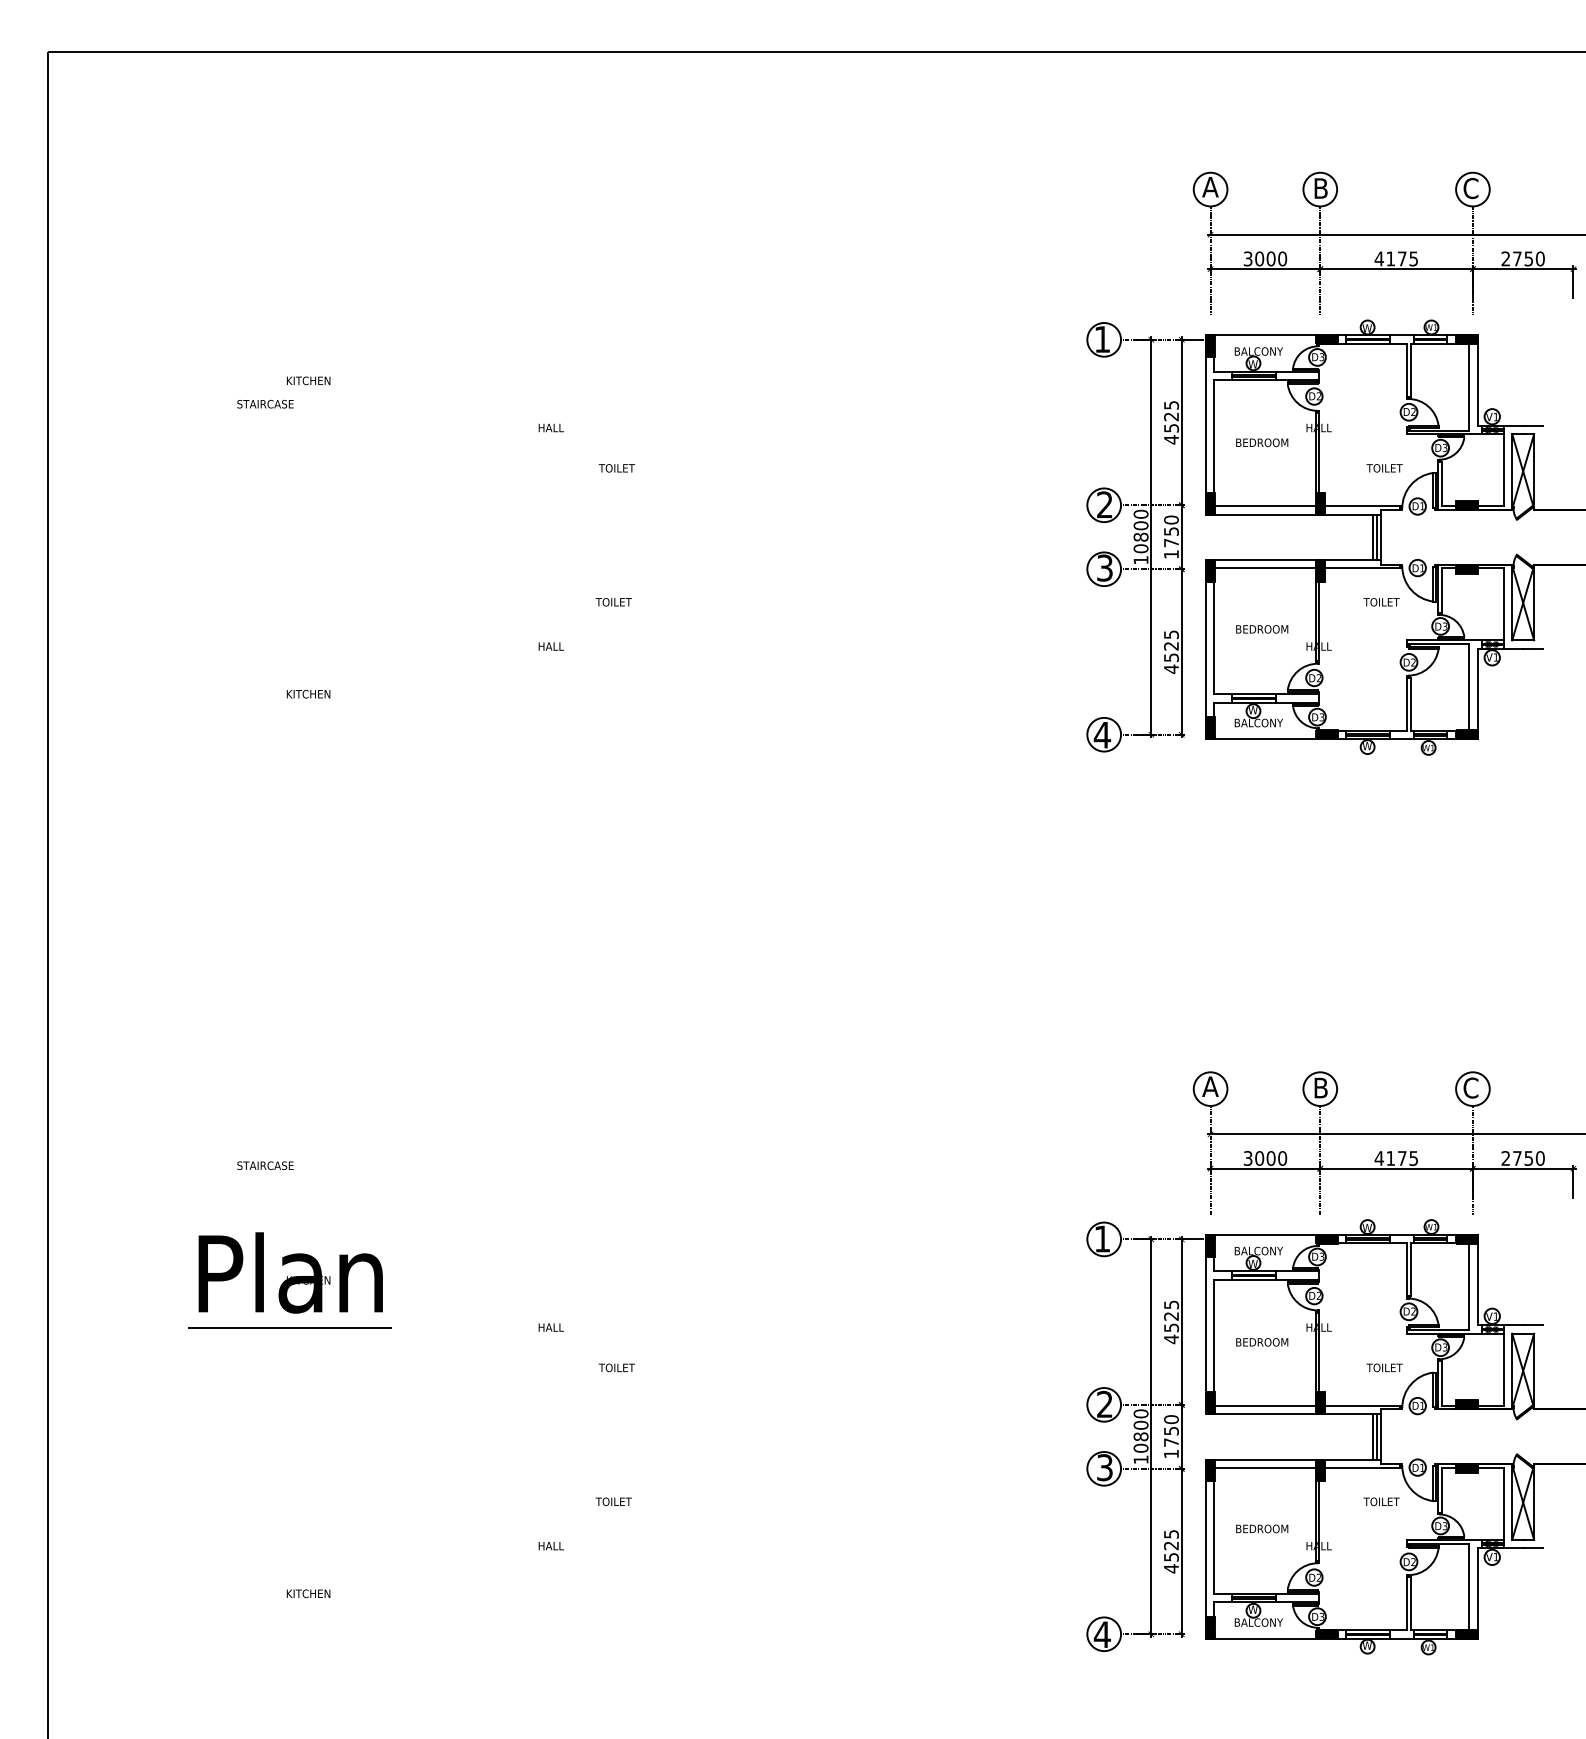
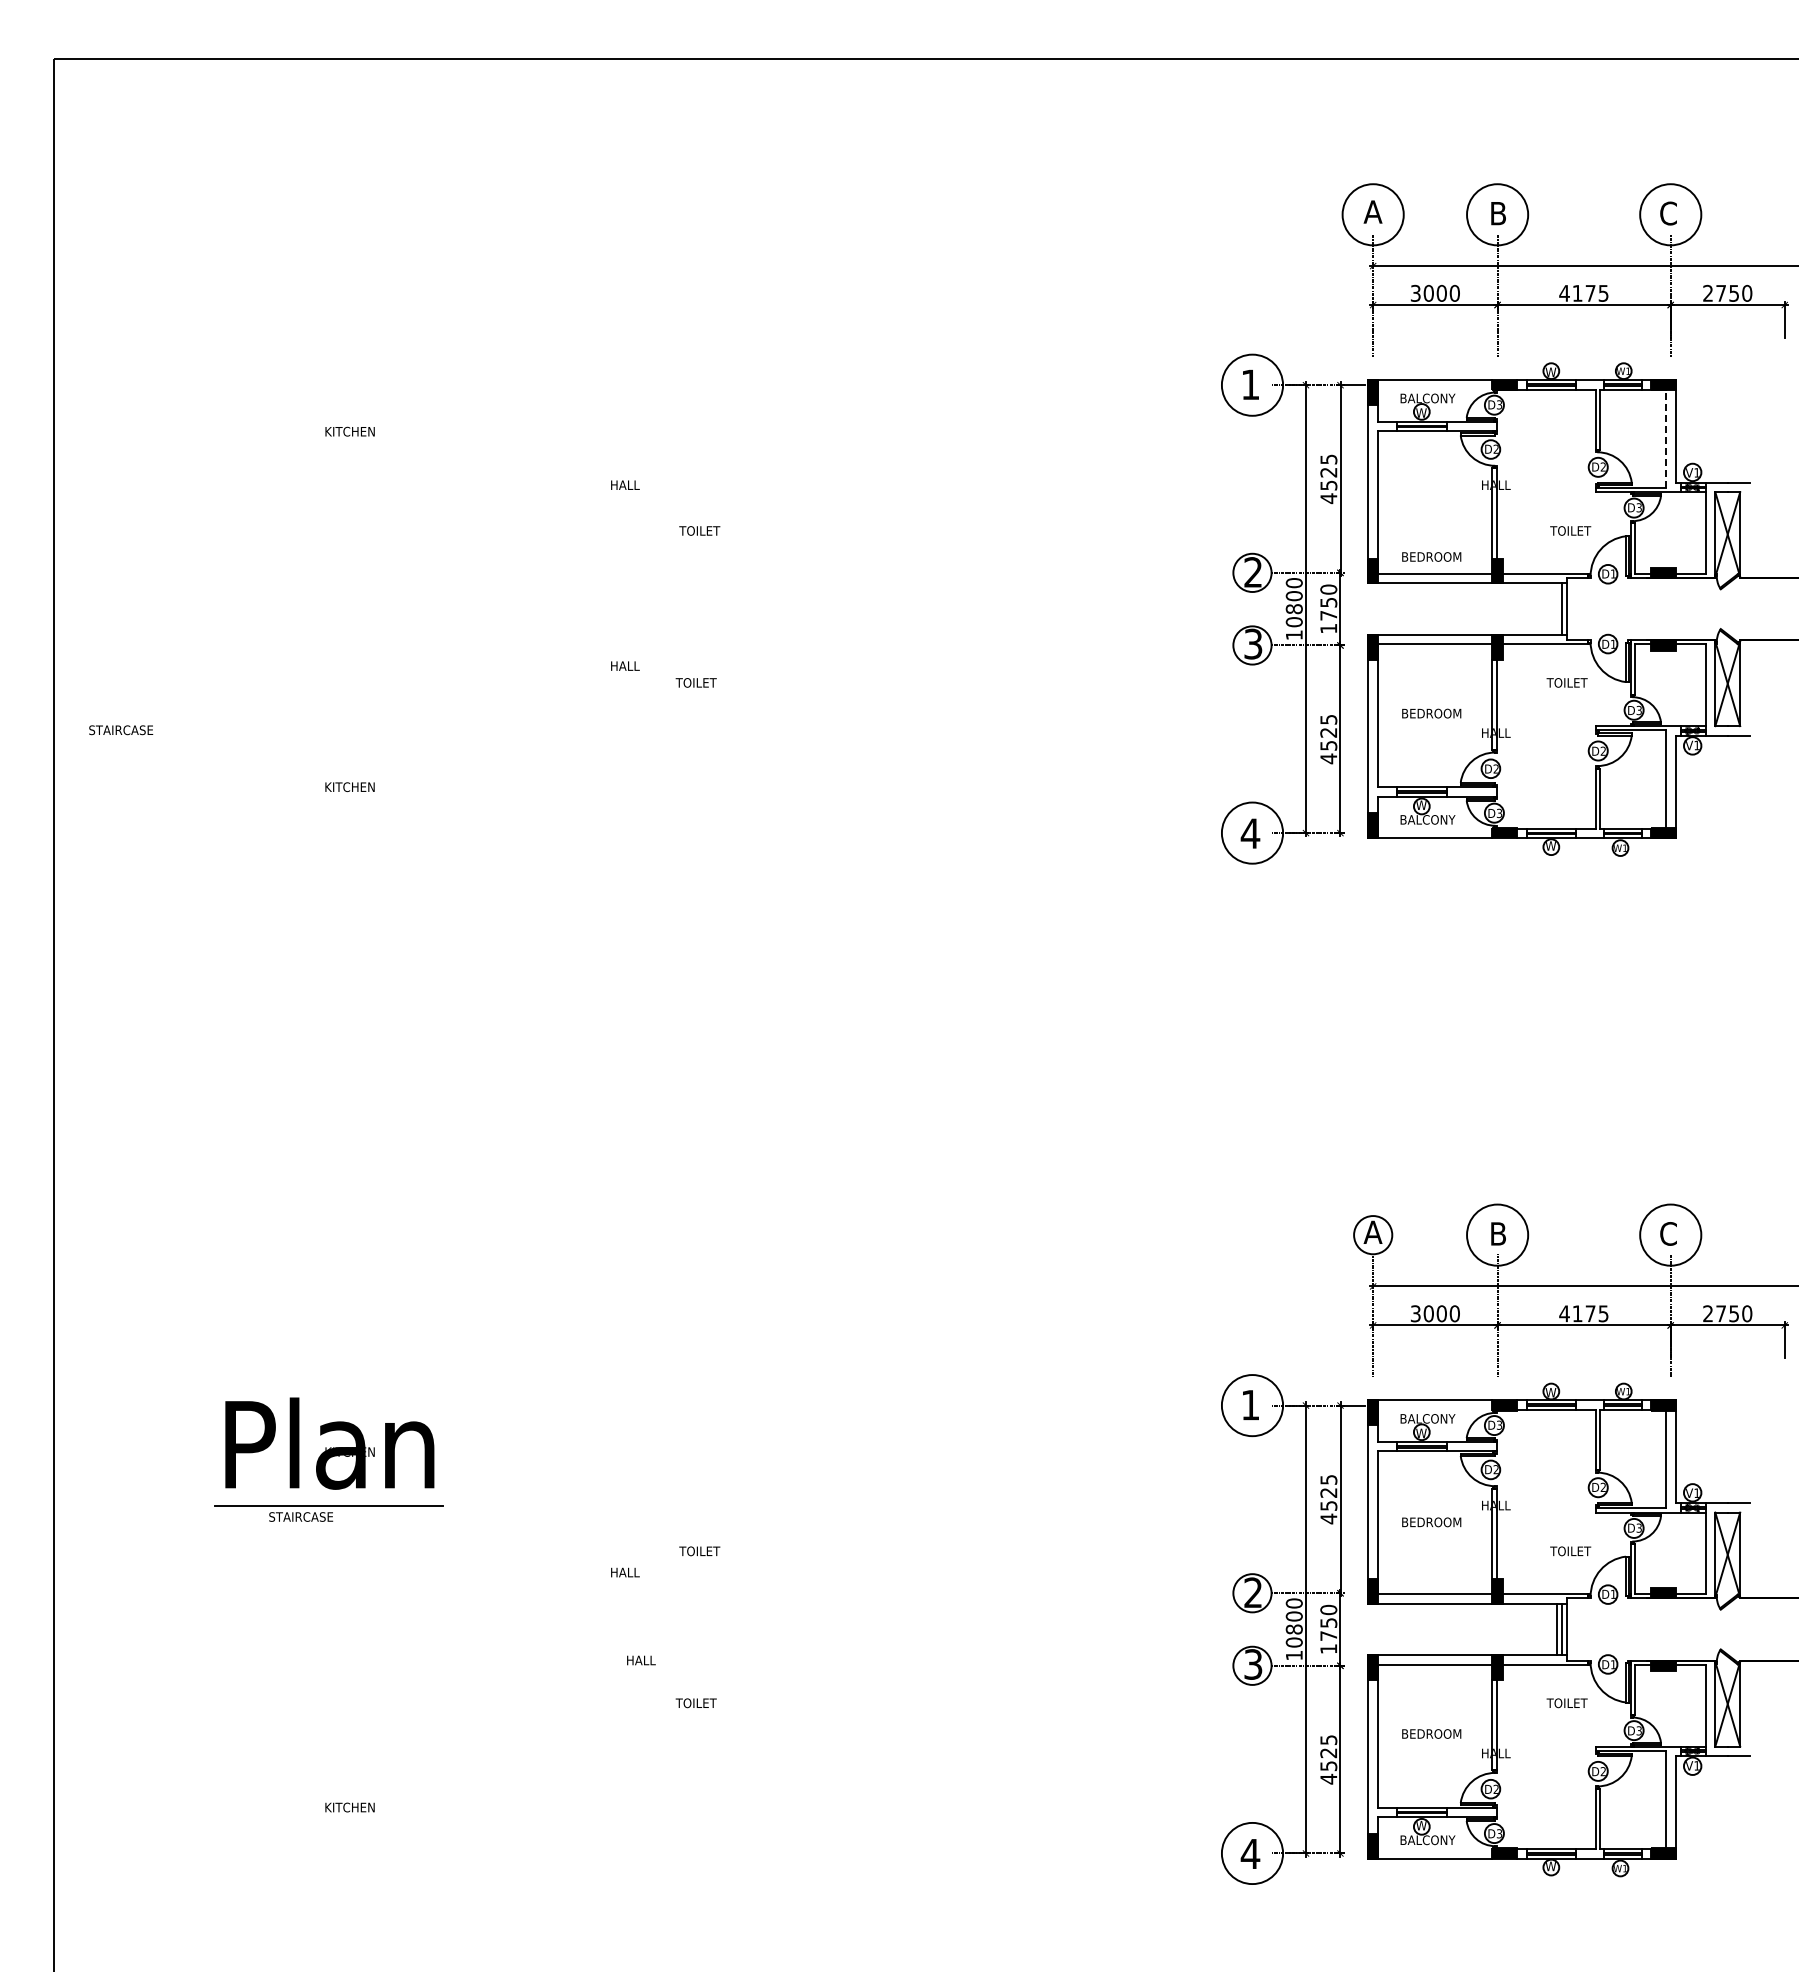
circle: (1210, 189) -> (1373, 214), size x1.6
circle: (1320, 189) -> (1497, 214), size x1.6
circle: (1472, 189) -> (1670, 214), size x1.6
circle: (1104, 340) -> (1252, 385), size x1.6
line: (1469, 386) -> (1666, 438), solid -> dashed
text: (265, 404) -> (121, 730), moved
text: (1262, 442) -> (1431, 556), moved
line: (1373, 536) -> (1557, 608), removed
text: (551, 646) -> (625, 665), moved
circle: (1104, 735) -> (1252, 833), size x1.6
circle: (1320, 1089) -> (1497, 1235), size x1.6
circle: (1472, 1089) -> (1670, 1235), size x1.6
text: (265, 1165) -> (301, 1516), moved
circle: (1104, 1239) -> (1252, 1405), size x1.6
text: (551, 1327) -> (625, 1572), moved
text: (551, 1546) -> (641, 1660), moved
circle: (1104, 1634) -> (1252, 1853), size x1.6

